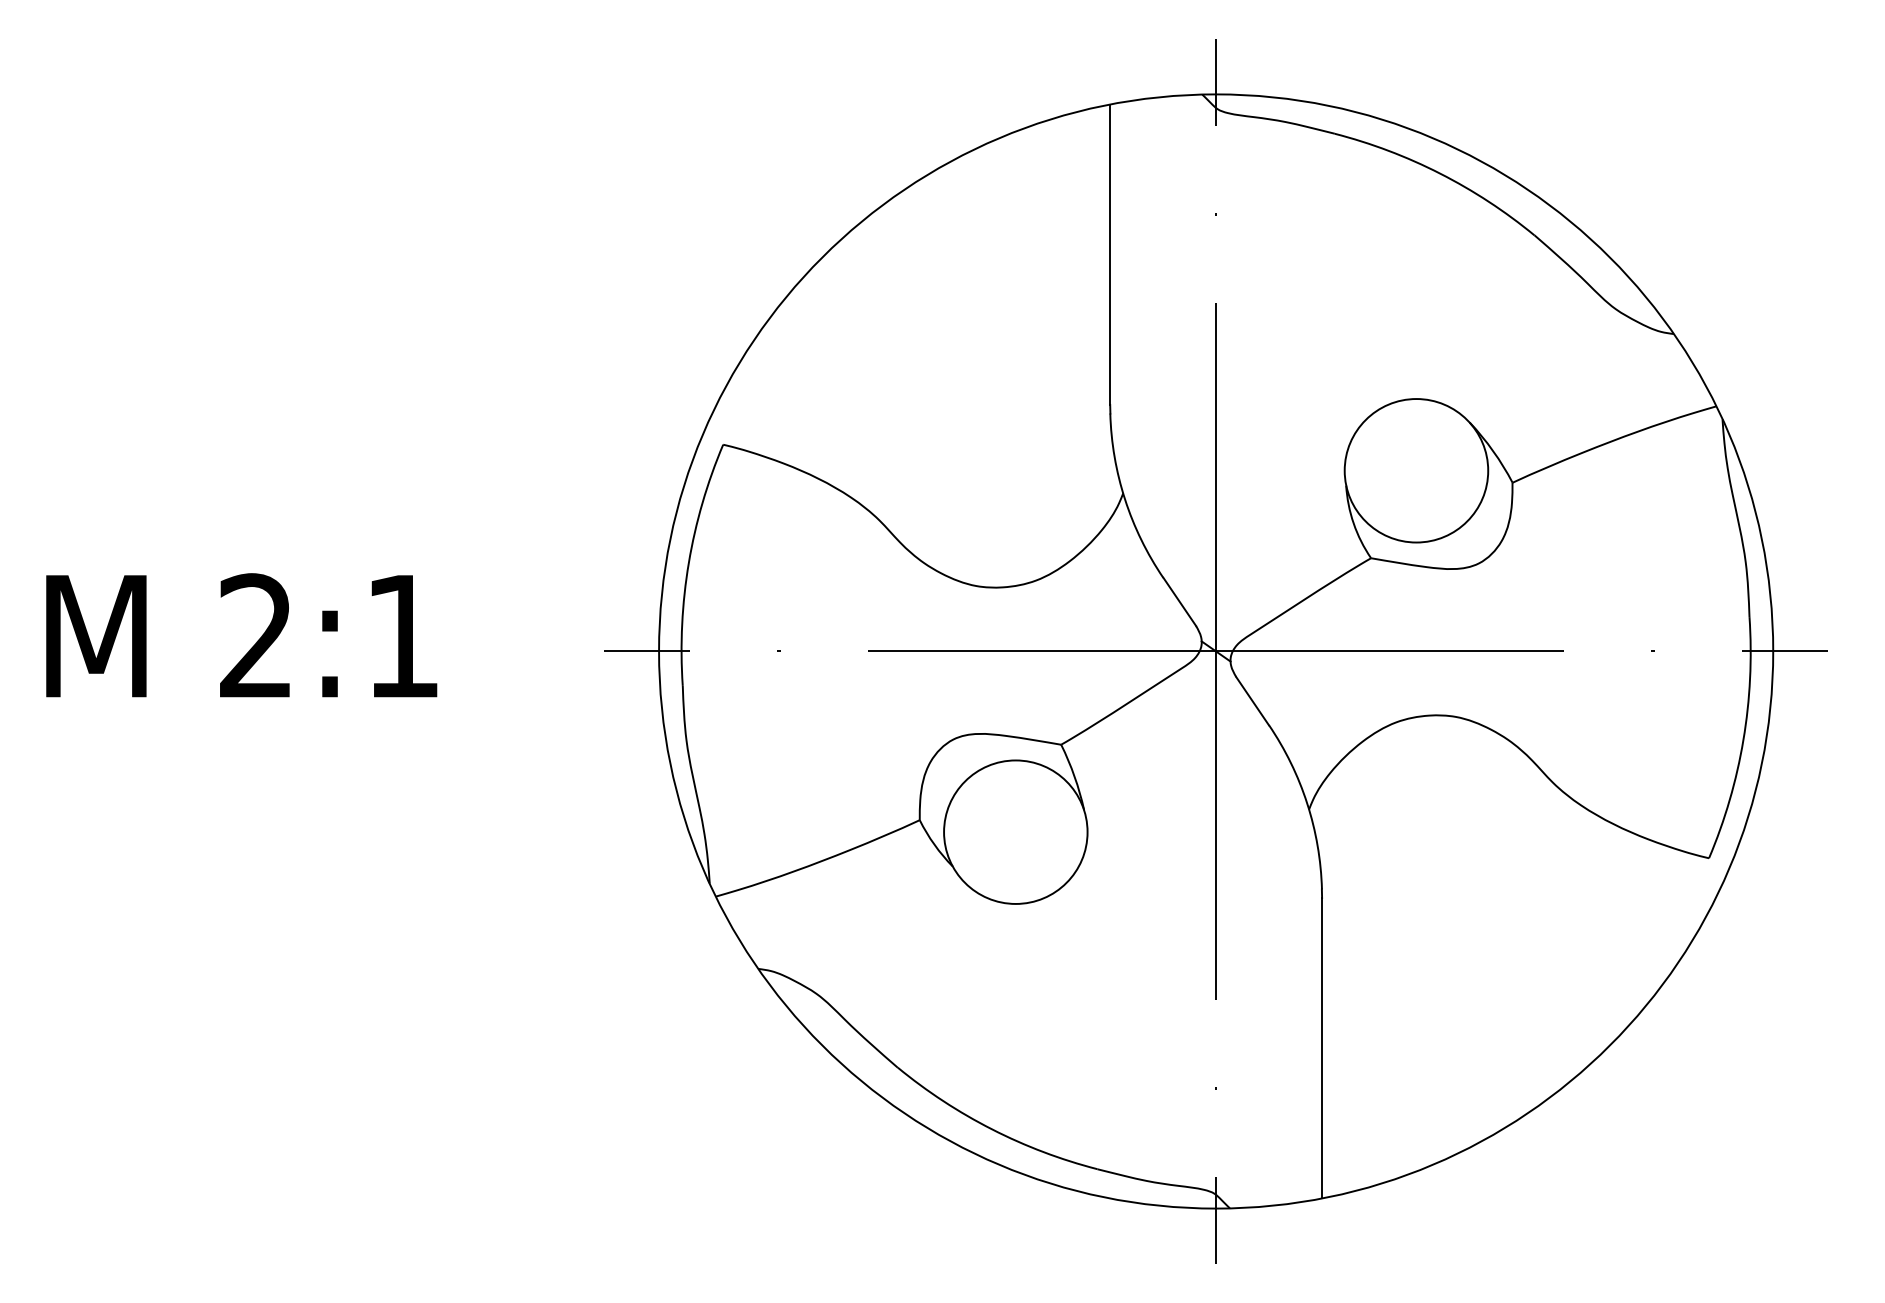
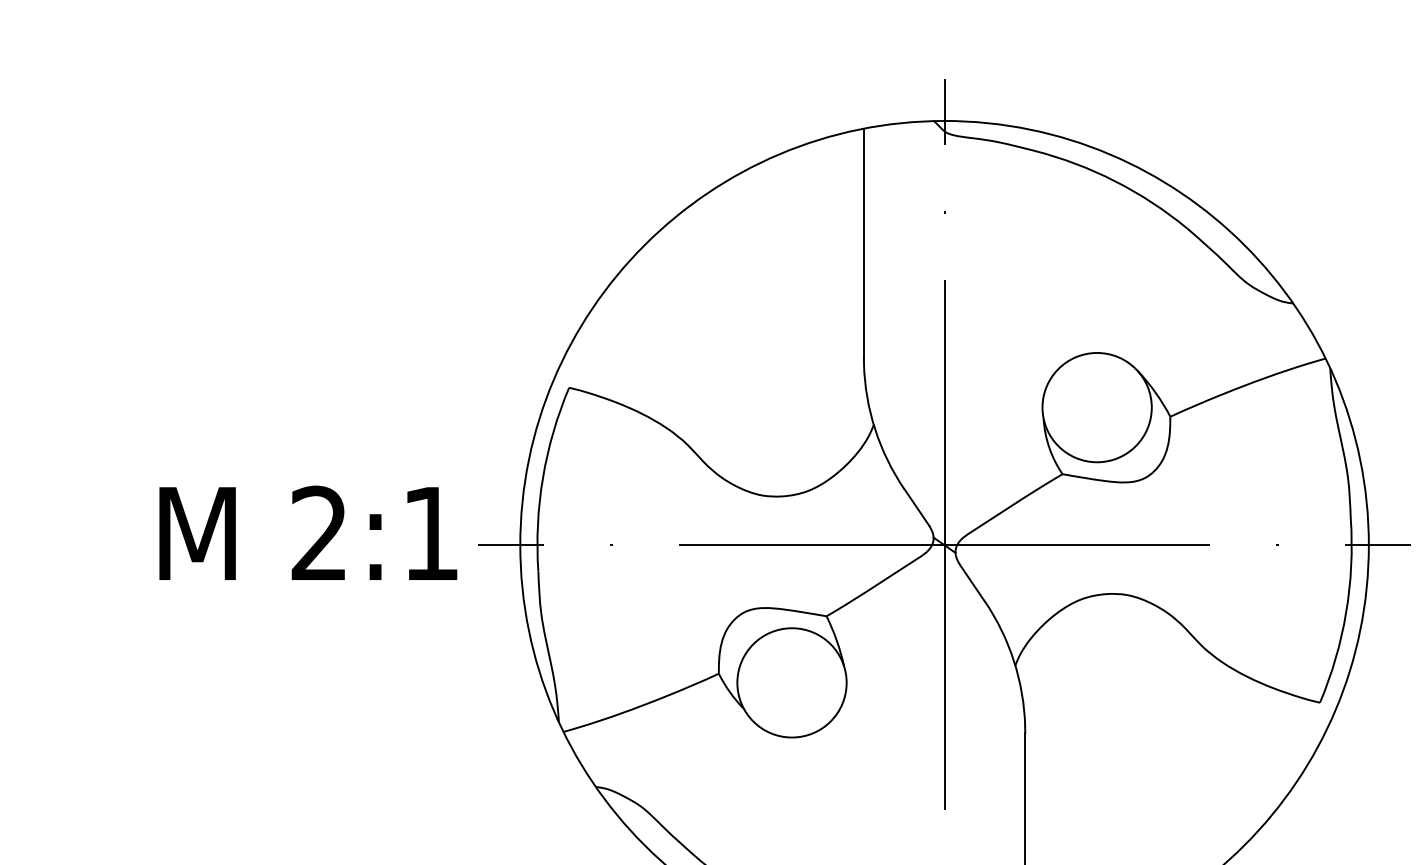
text: (241, 635) -> (308, 533), moved

